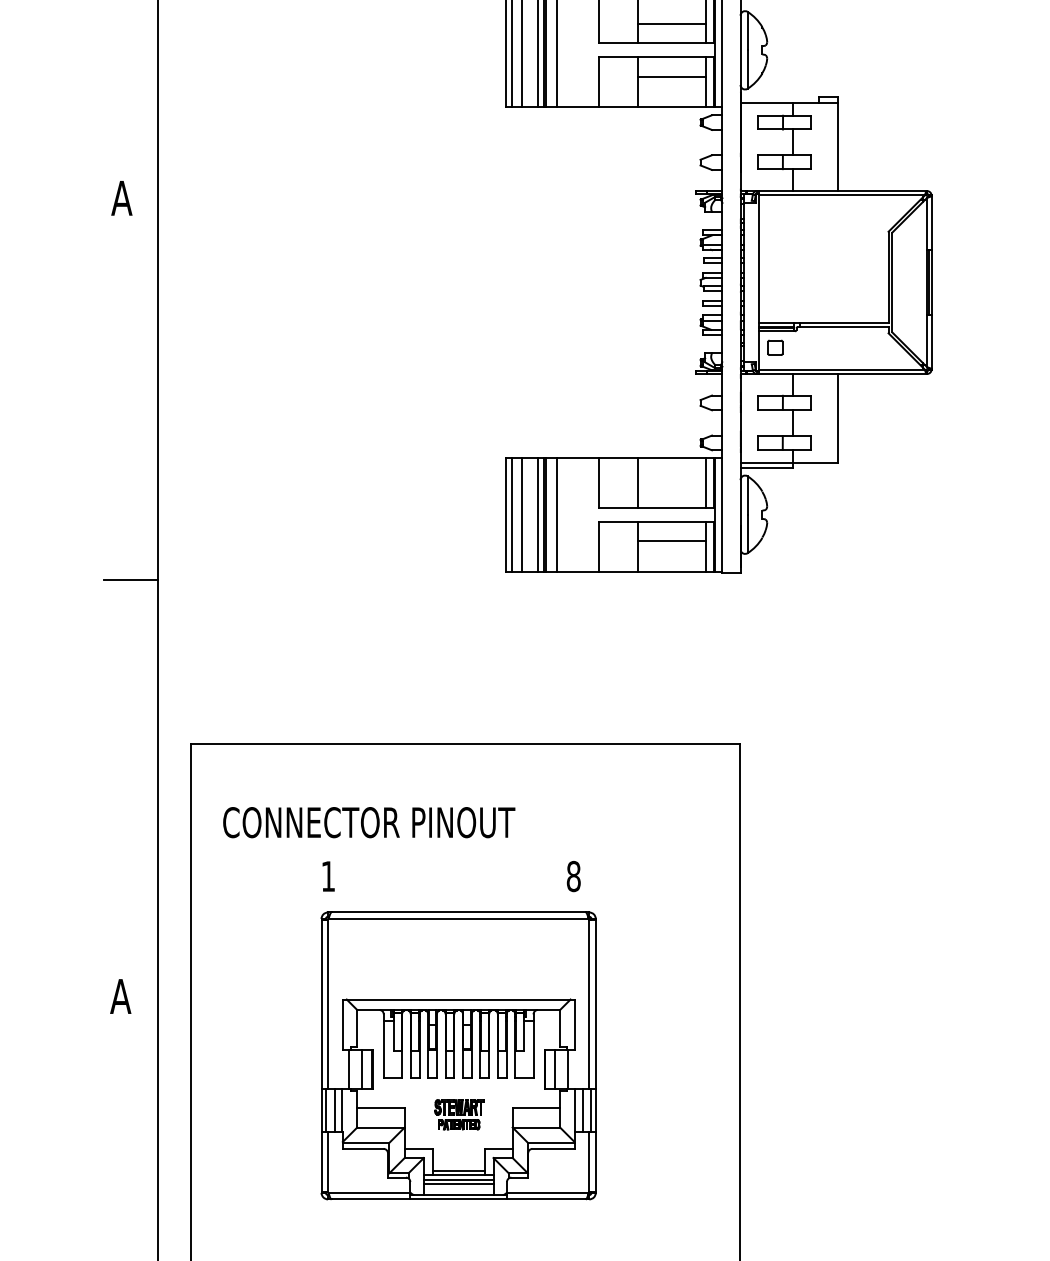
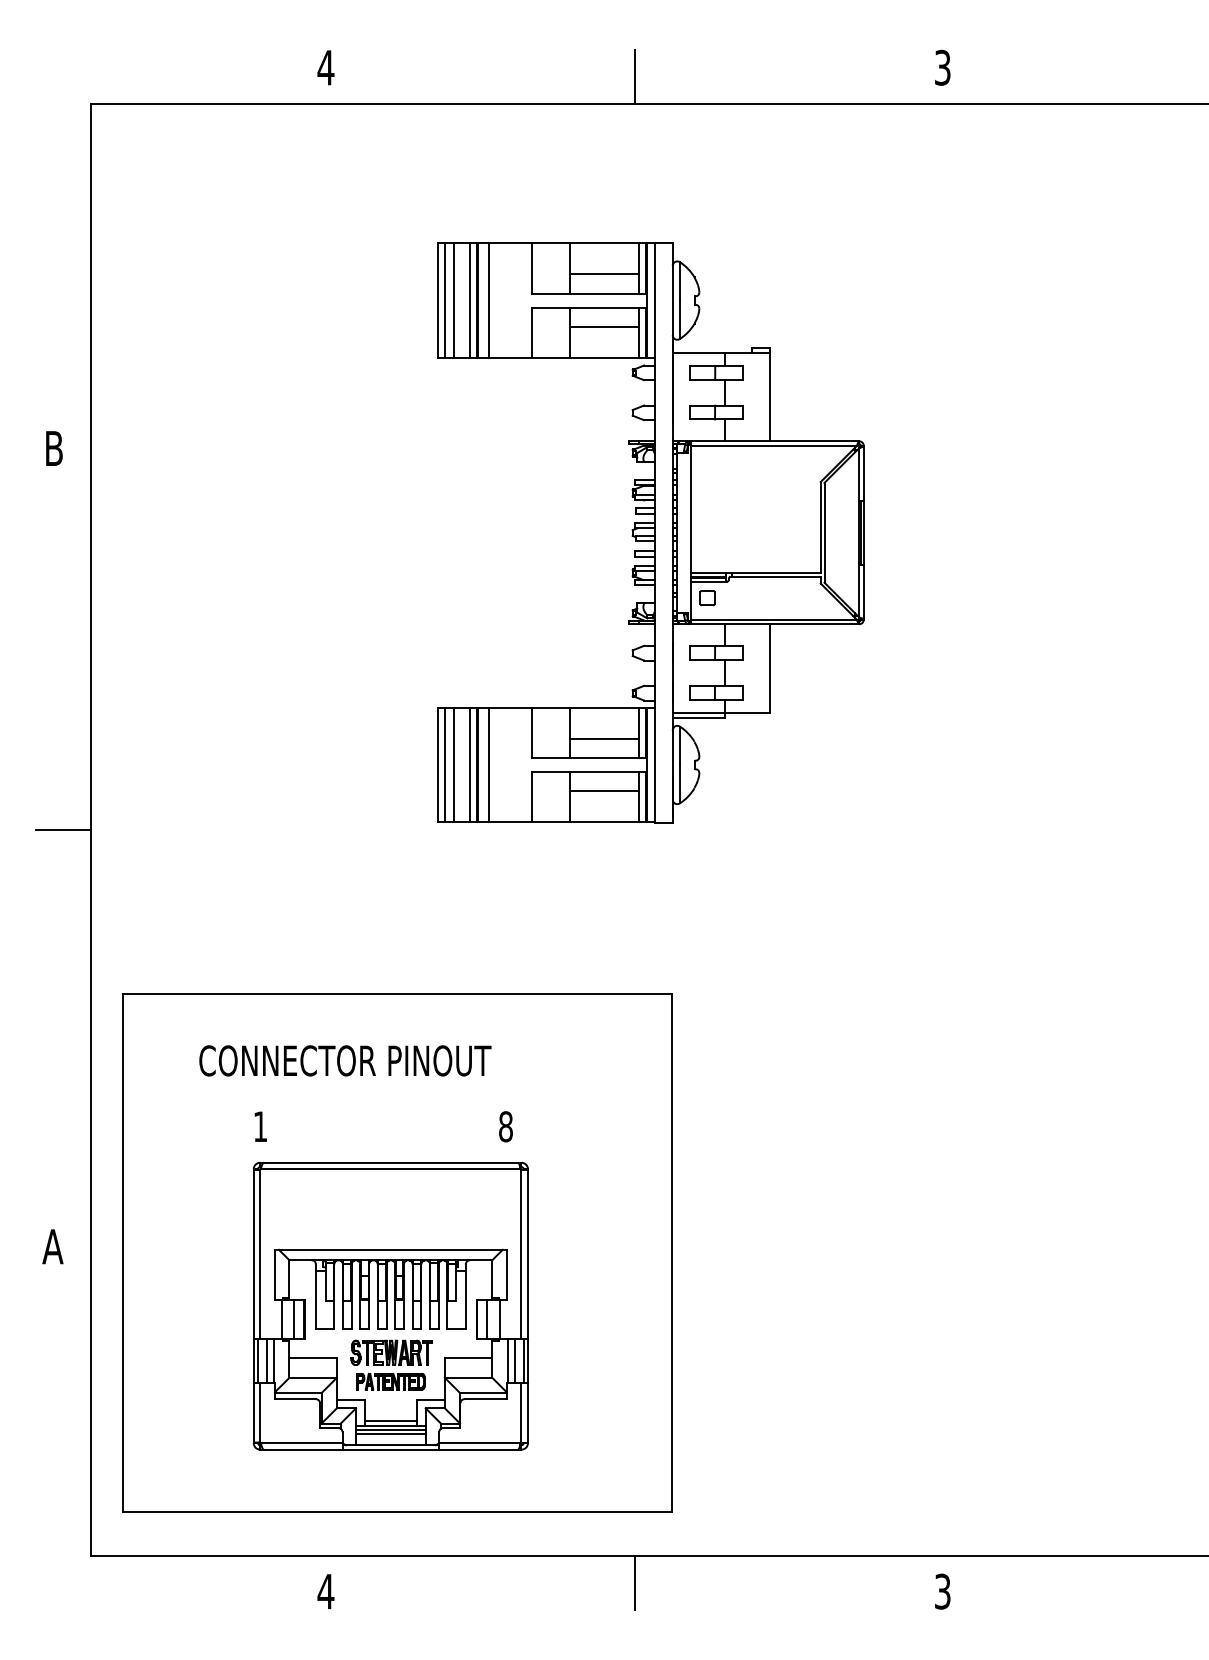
text: (121, 198) -> (53, 448), A -> B
line: (672, 488) -> (604, 738), added
text: (369, 822) -> (345, 1060), moved
part: (459, 1114) -> (391, 1364), size x1.67

